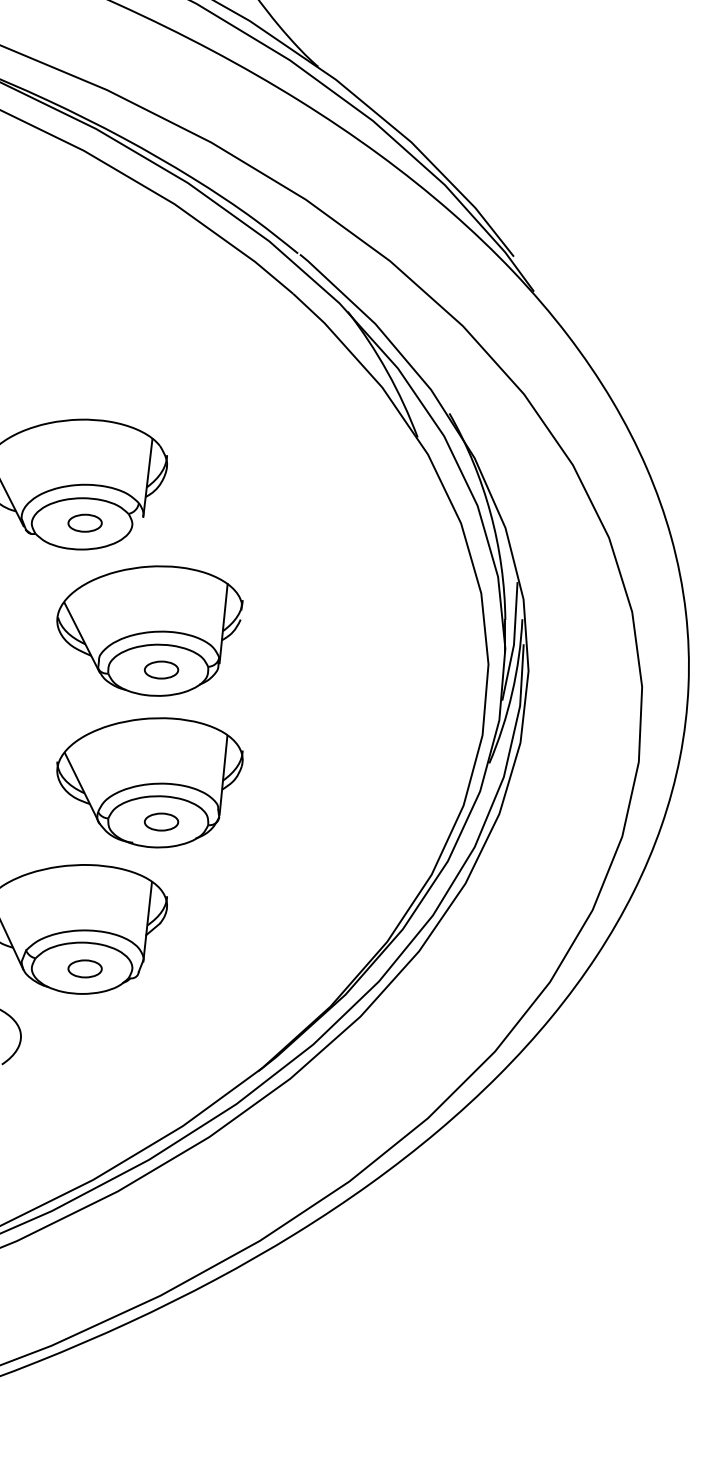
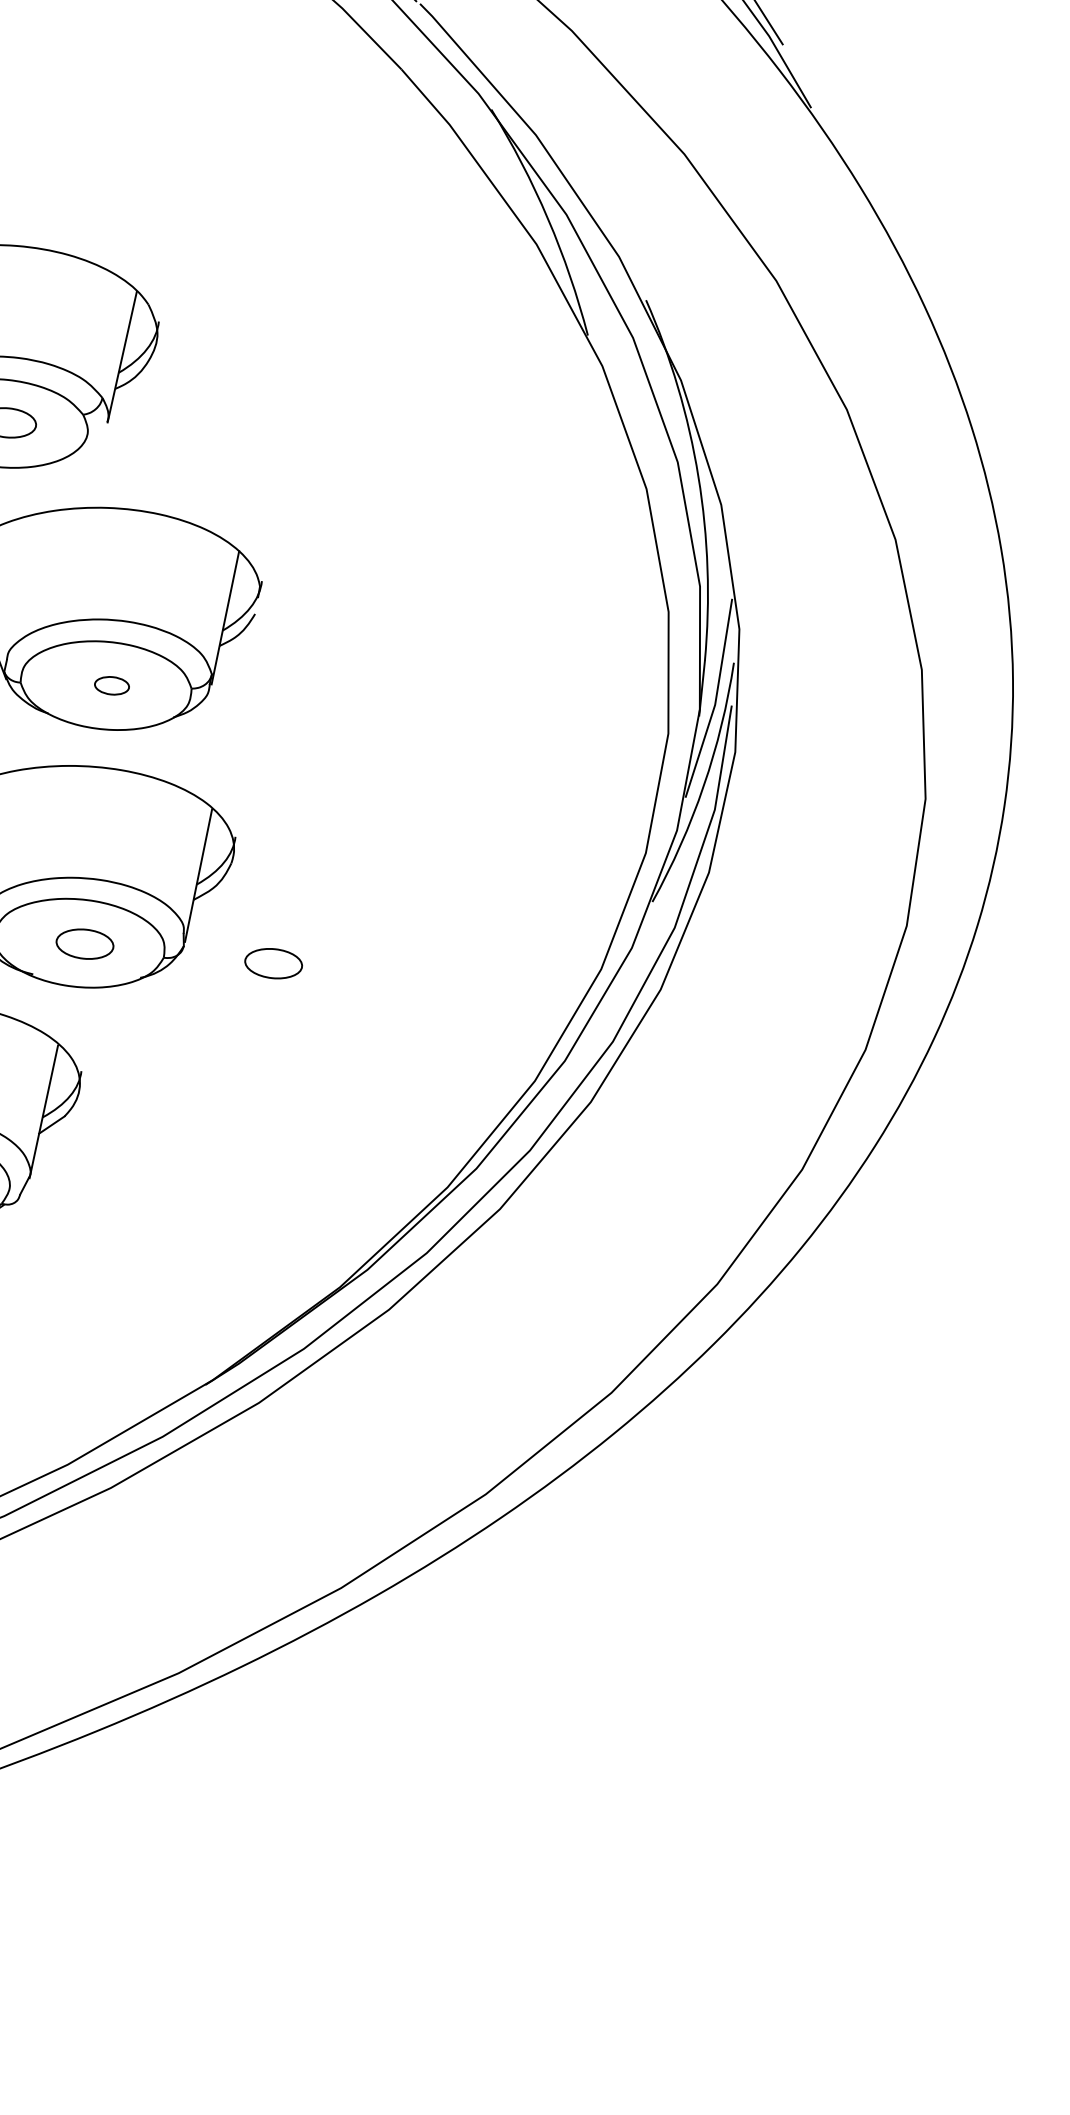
part: (161, 669) -> (111, 684), size x0.6
part: (272, 821) -> (273, 962), added

